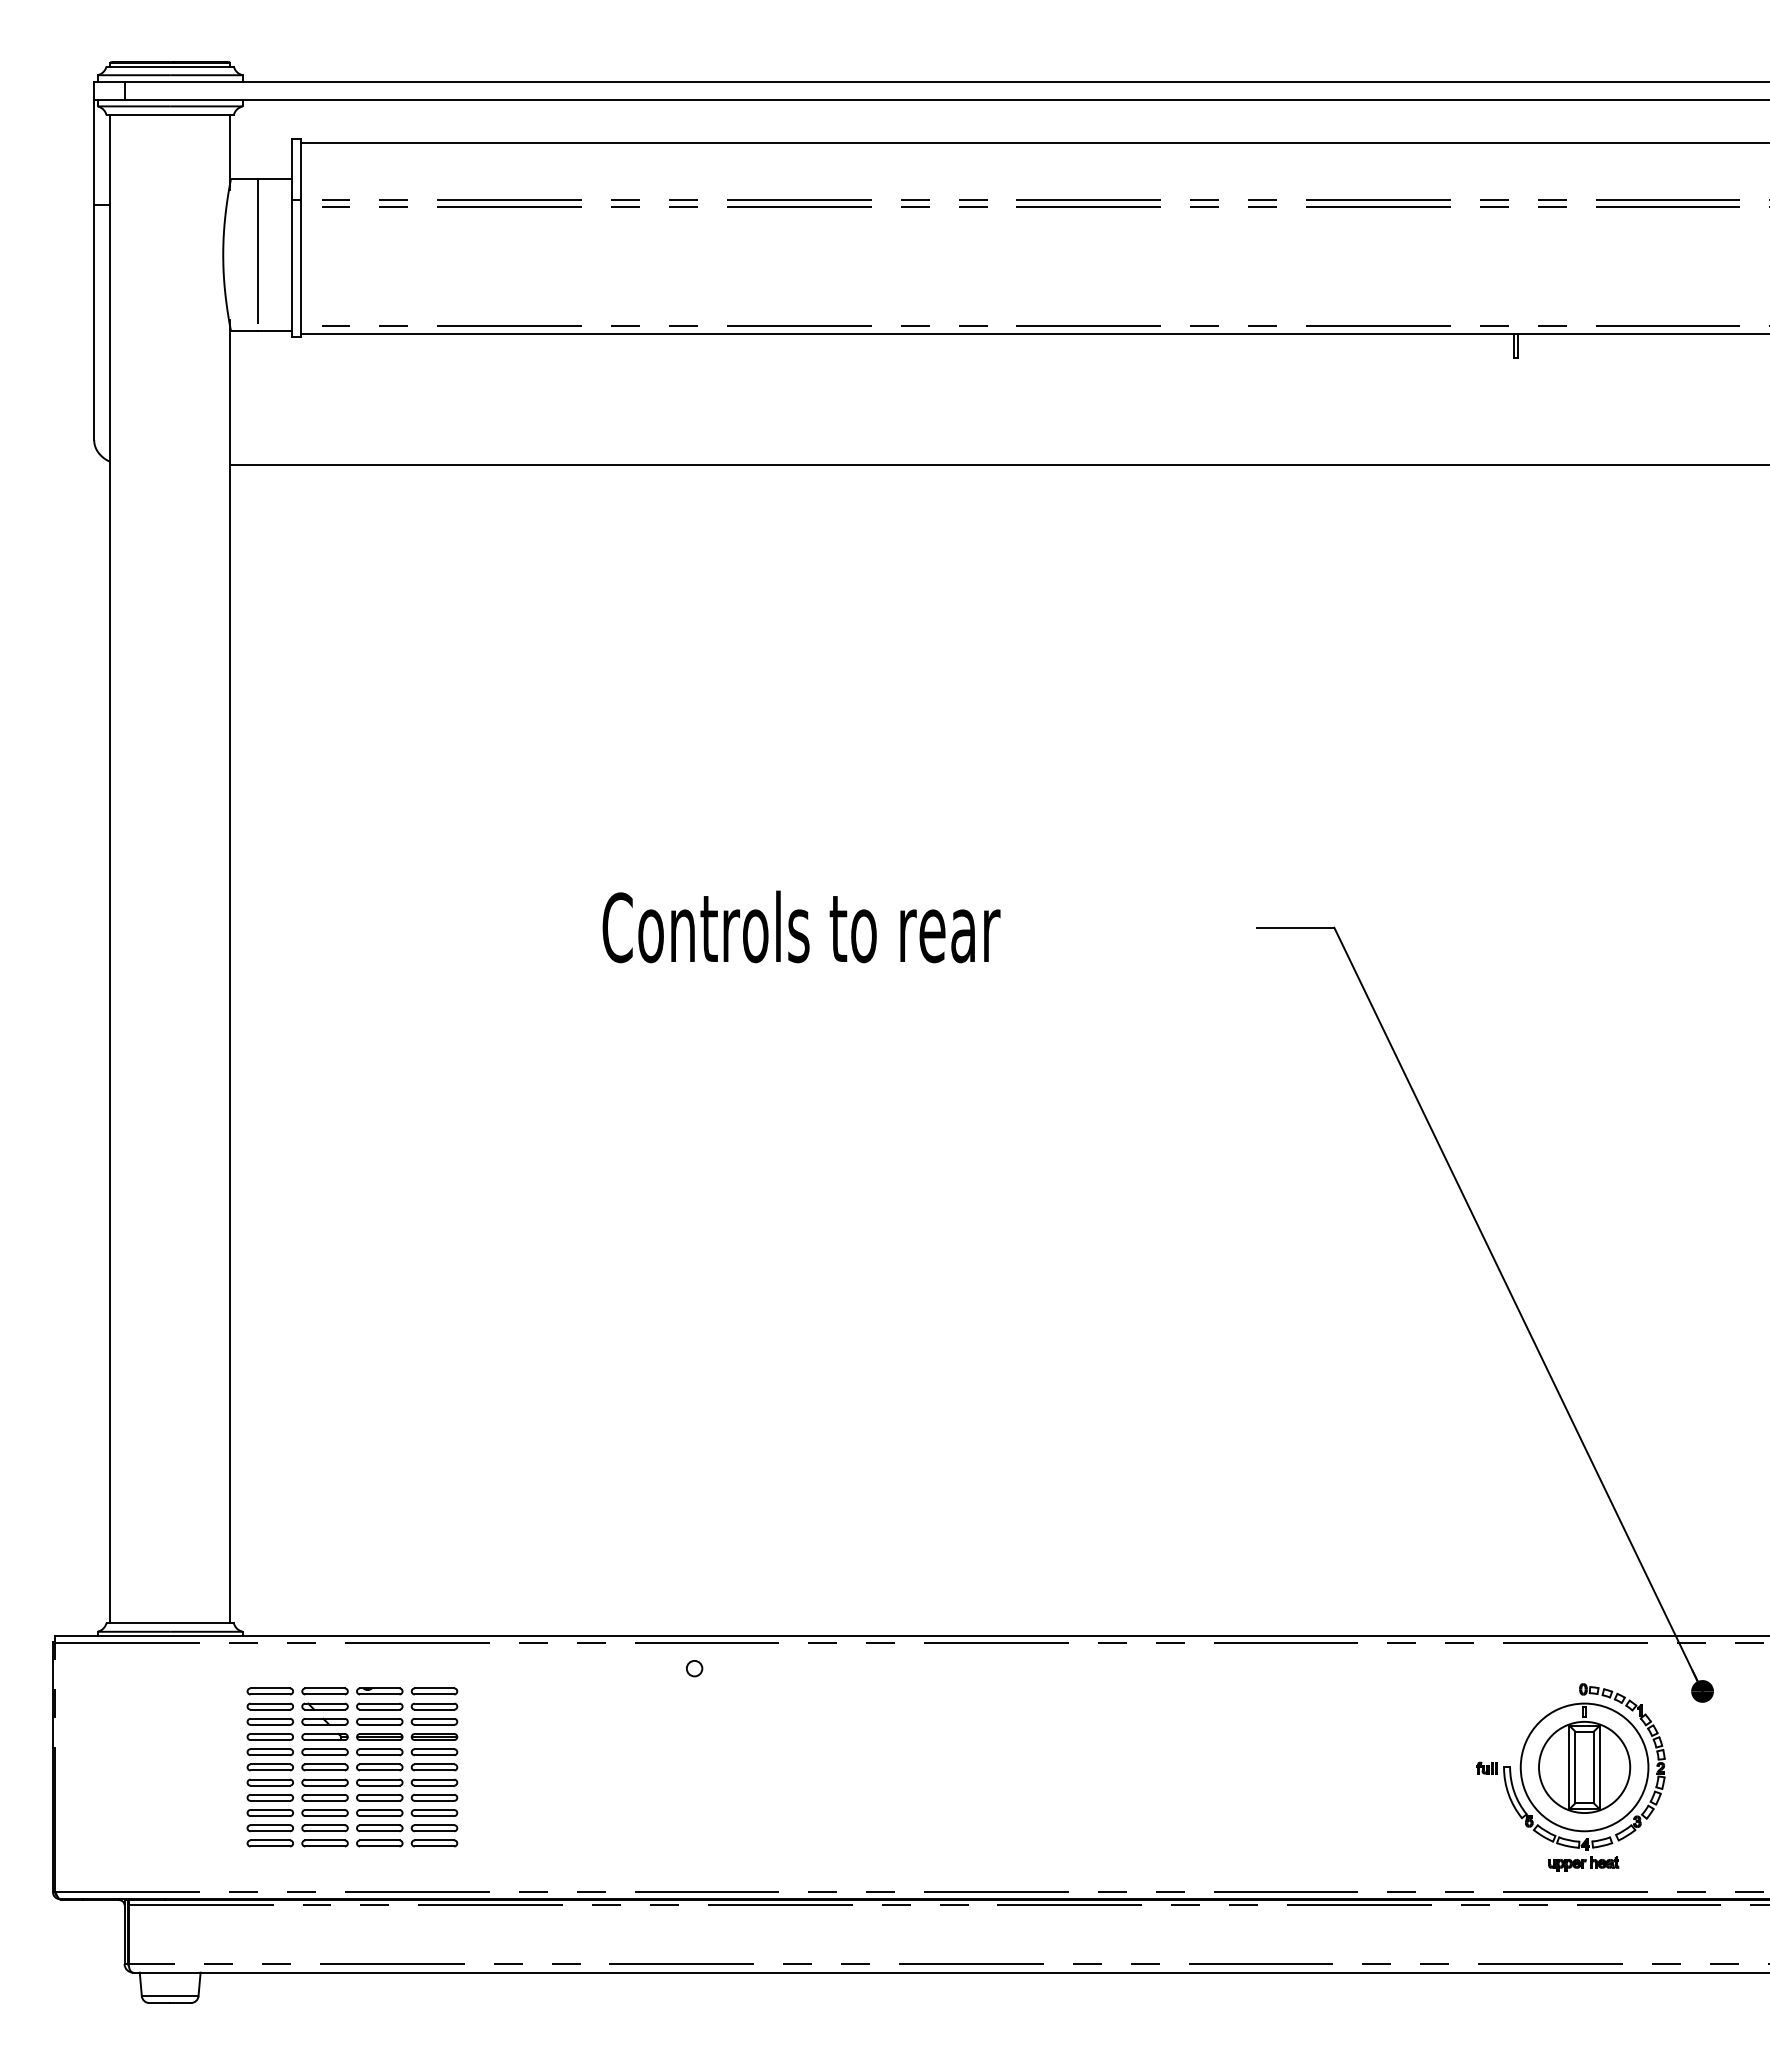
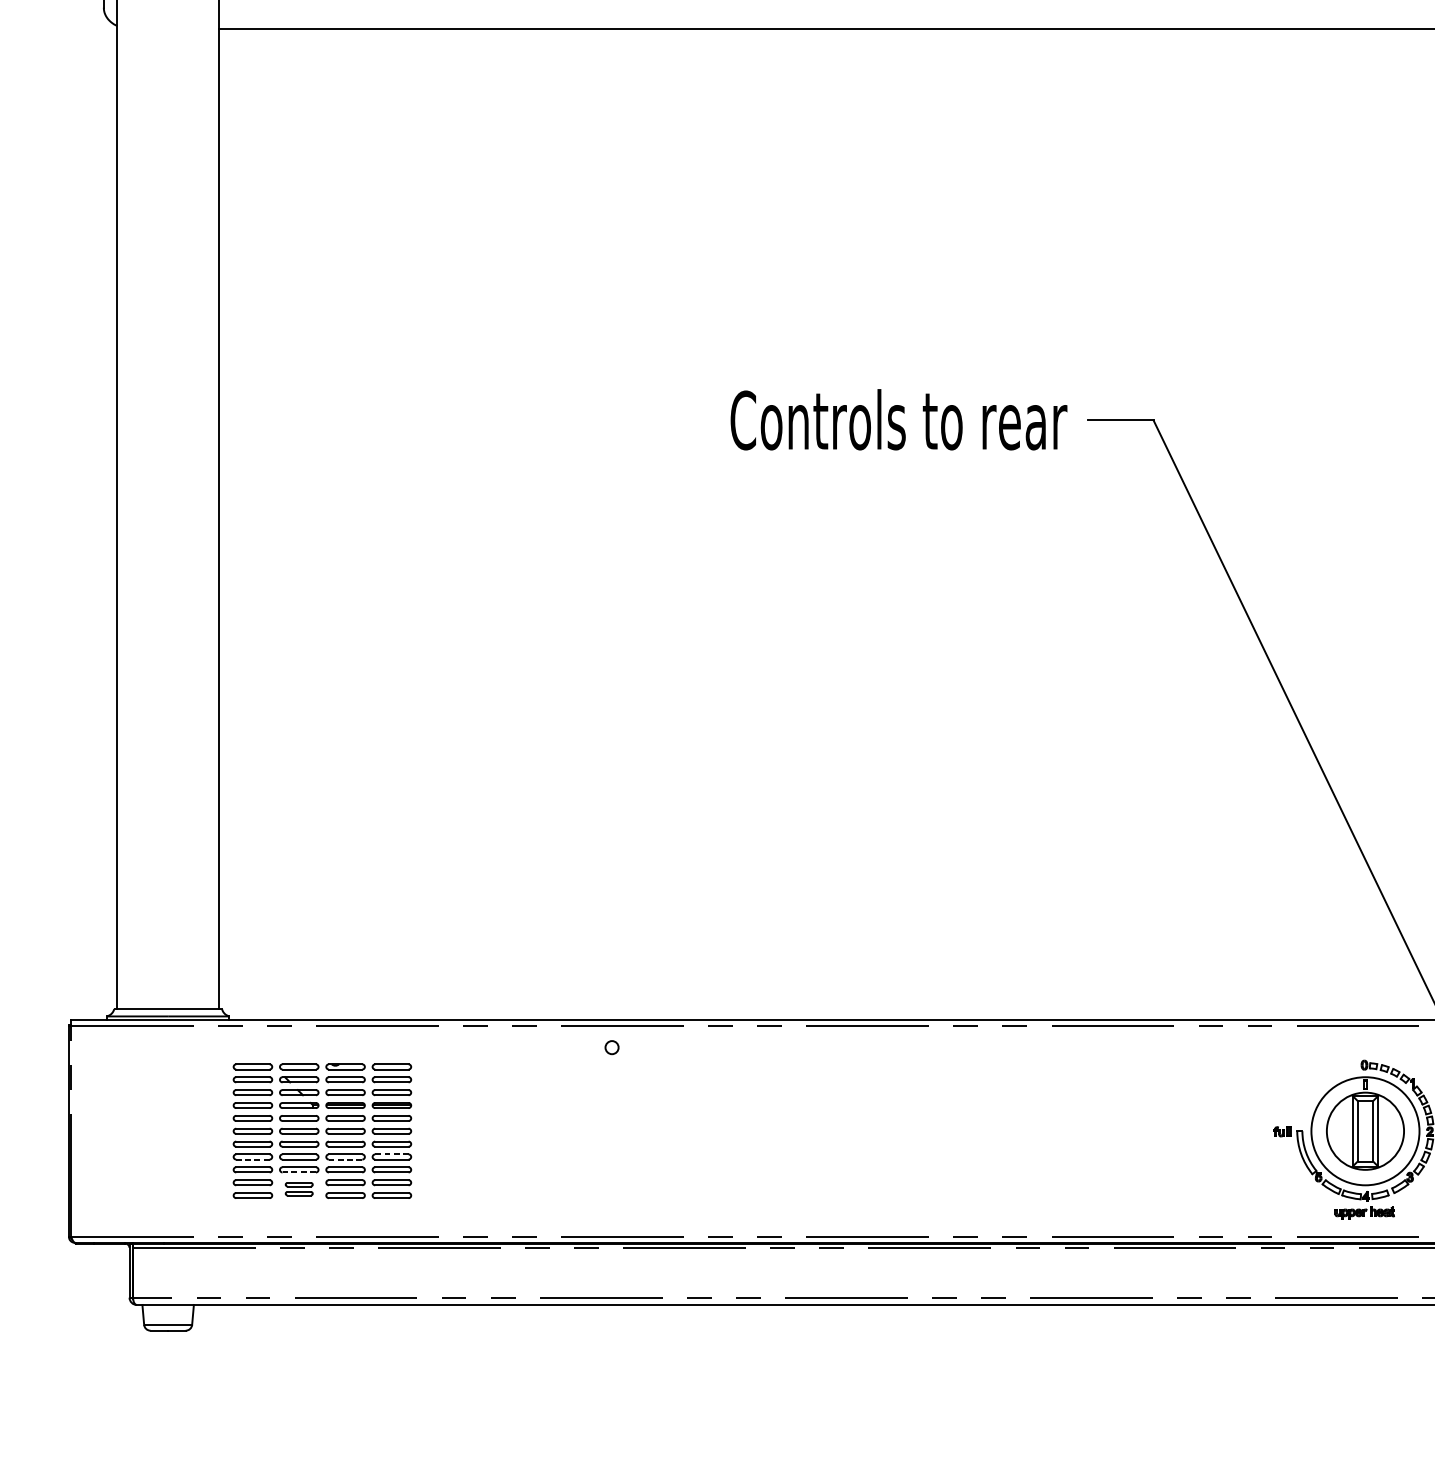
text: (801, 926) -> (898, 419), moved
line: (434, 1794) -> (391, 1154), solid -> dashed
line: (270, 1800) -> (253, 1159), solid -> dashed
line: (379, 1800) -> (345, 1159), solid -> dashed
line: (325, 1816) -> (299, 1172), solid -> dashed
part: (324, 1835) -> (298, 1188), size x0.7

